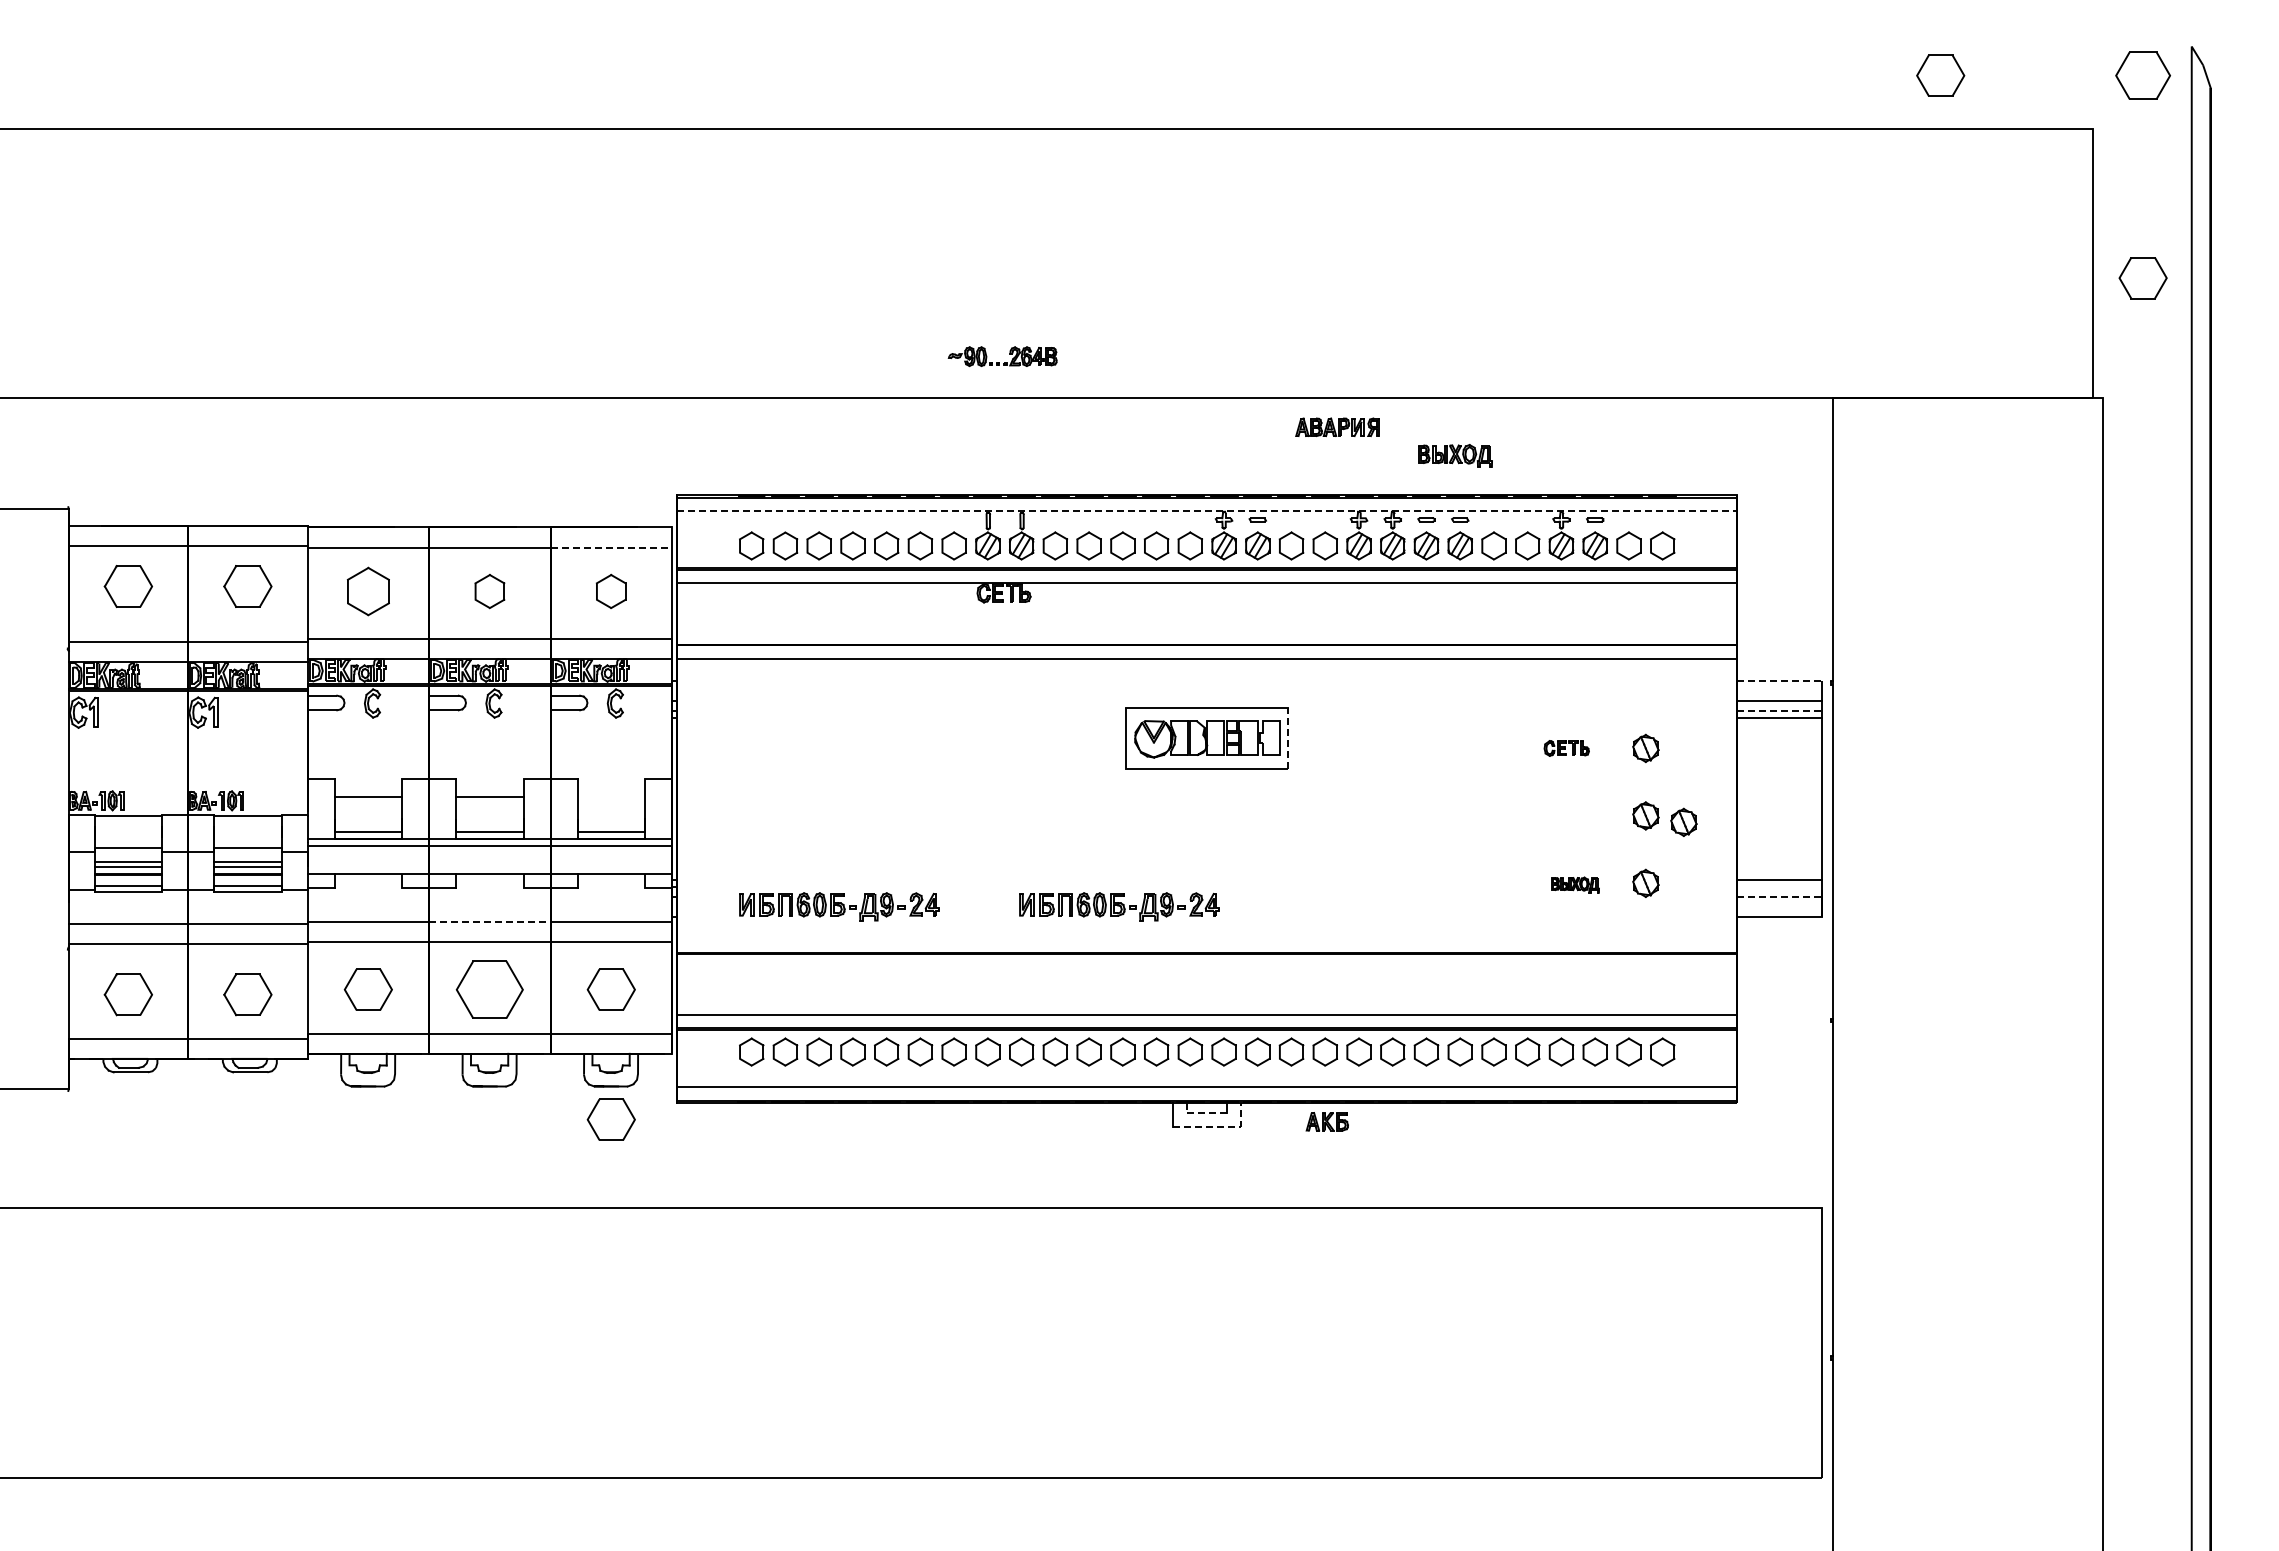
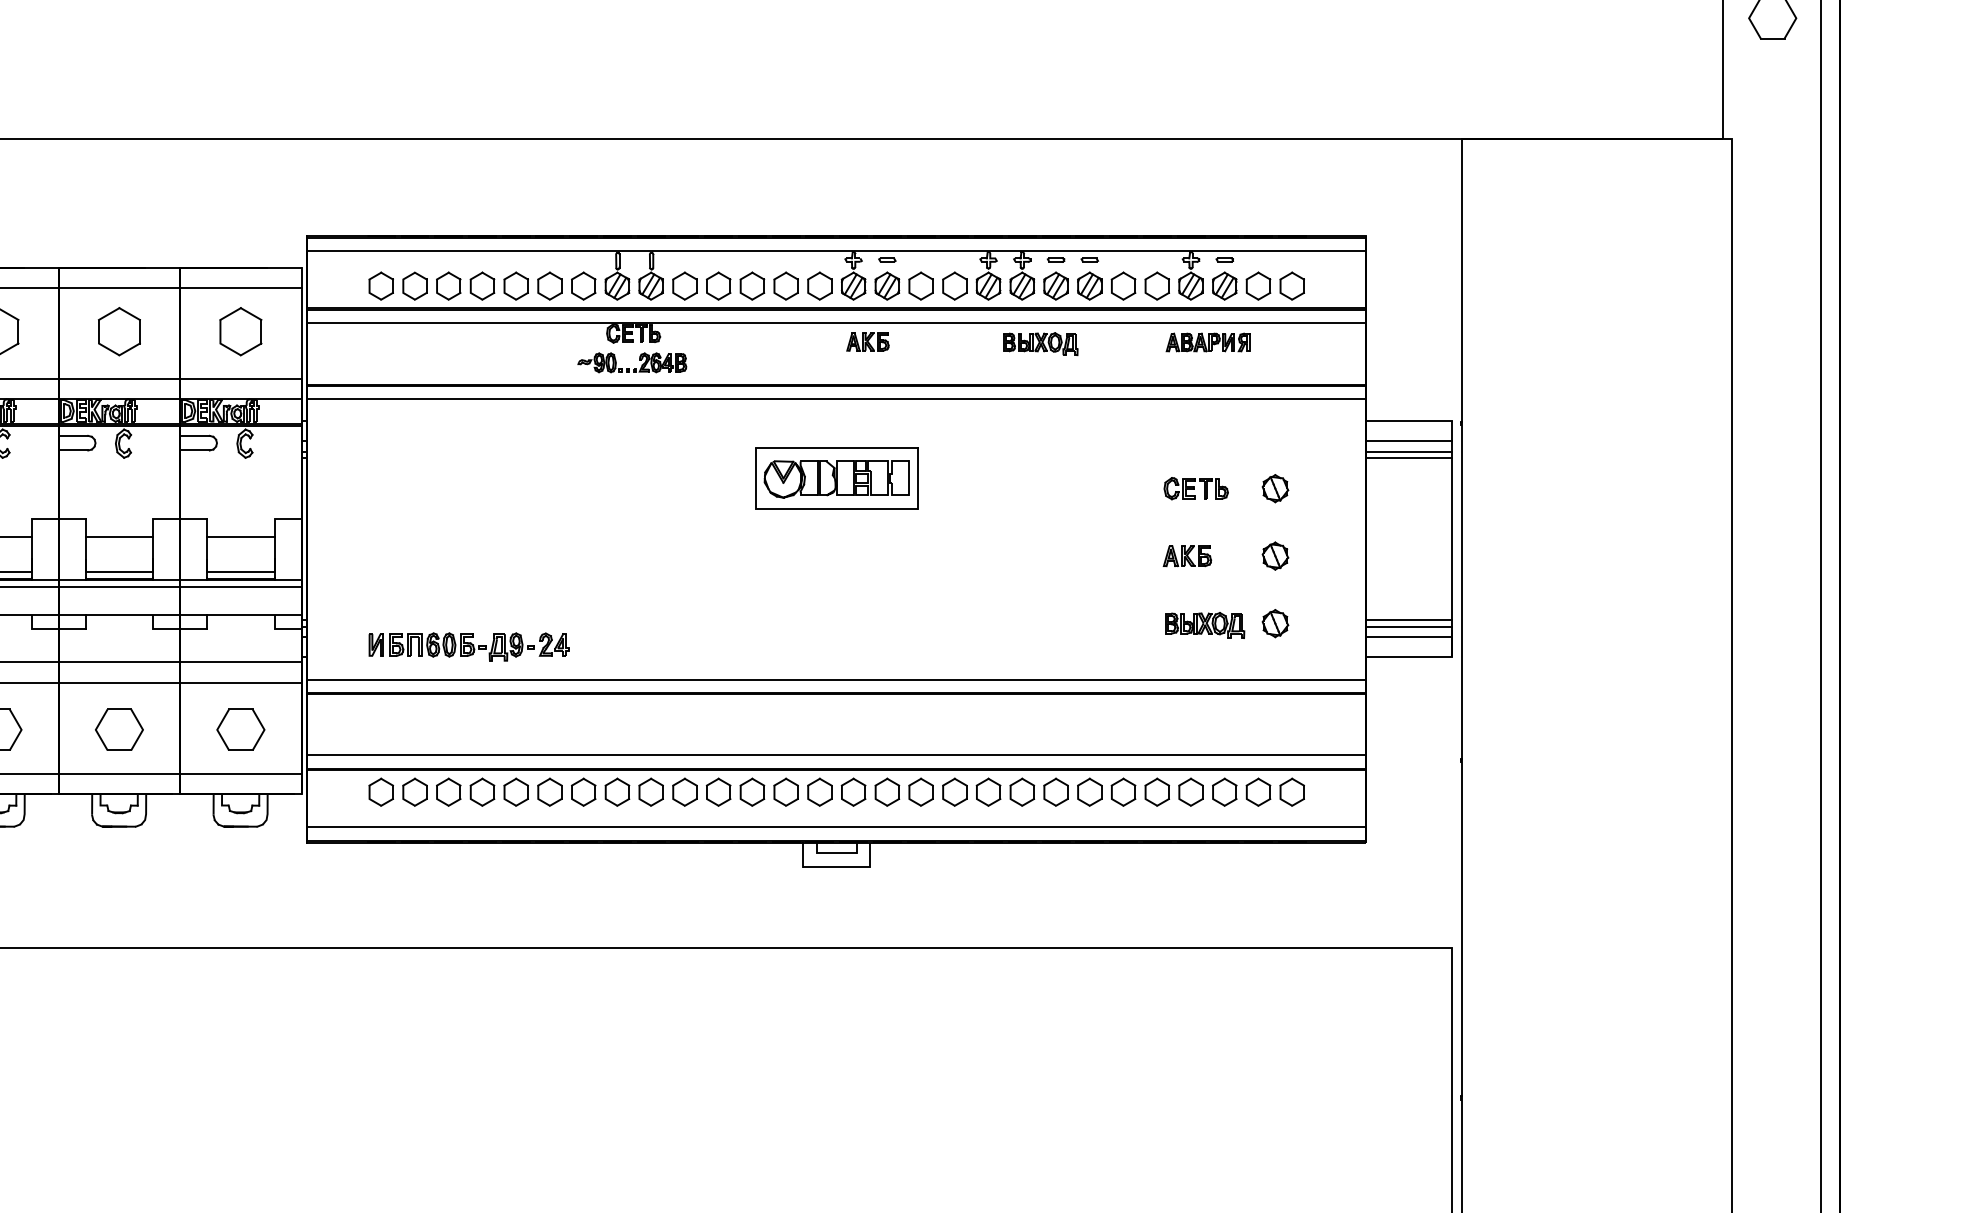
part: (1004, 362) -> (634, 368), moved
part: (1337, 427) -> (1208, 342), moved
part: (1455, 455) -> (1041, 343), moved
line: (1207, 511) -> (837, 251), dashed -> solid
line: (611, 547) -> (241, 287), dashed -> solid
part: (489, 591) -> (119, 331), size x1.43
part: (610, 591) -> (240, 331), size x1.43
line: (1779, 681) -> (1409, 421), dashed -> solid
line: (1779, 711) -> (1409, 451), dashed -> solid
line: (1288, 737) -> (918, 477), dashed -> solid
part: (1566, 748) -> (1196, 488), size x1.43
line: (611, 796) -> (241, 536), added
part: (1557, 815) -> (1187, 555), added
part: (1683, 821) -> (1313, 561), removed
part: (1575, 884) -> (1205, 624), size x1.67
line: (1779, 886) -> (1409, 626), added
line: (1779, 896) -> (1409, 636), dashed -> solid
part: (1119, 906) -> (749, 646), removed
line: (489, 922) -> (119, 662), dashed -> solid
line: (1206, 939) -> (836, 679), added
part: (489, 989) -> (119, 729), size x0.71
line: (1200, 1113) -> (830, 853), dashed -> solid
part: (610, 1119) -> (240, 859), removed
part: (1326, 1121) -> (867, 341), moved
line: (1220, 1126) -> (850, 866), dashed -> solid

